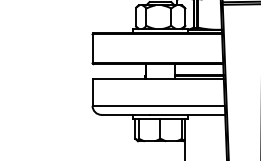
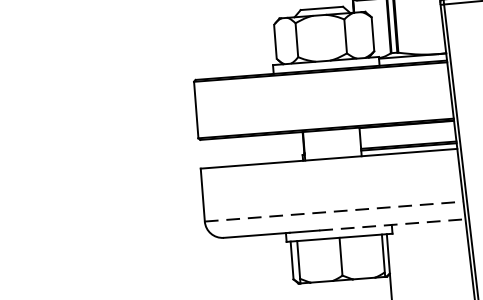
line: (159, 105) -> (335, 210), solid -> dashed
line: (188, 114) -> (393, 224), solid -> dashed

